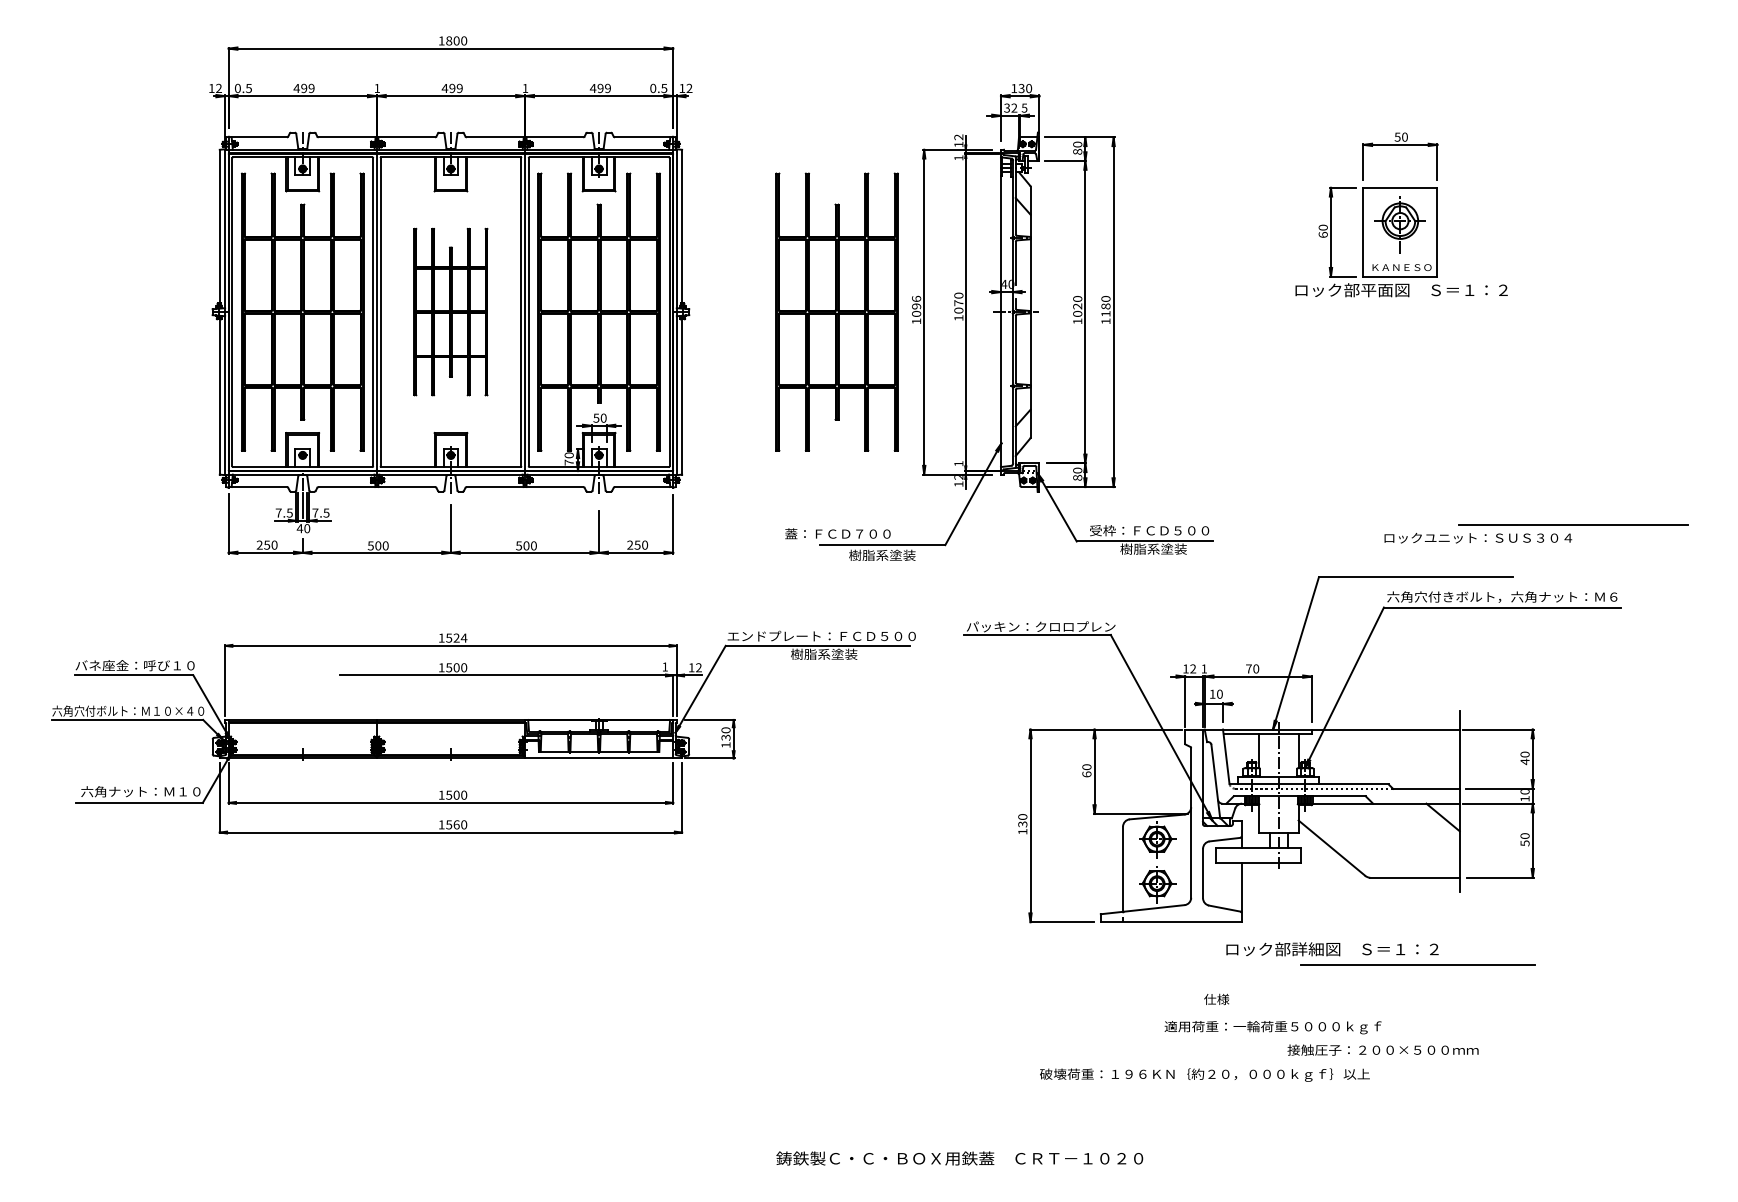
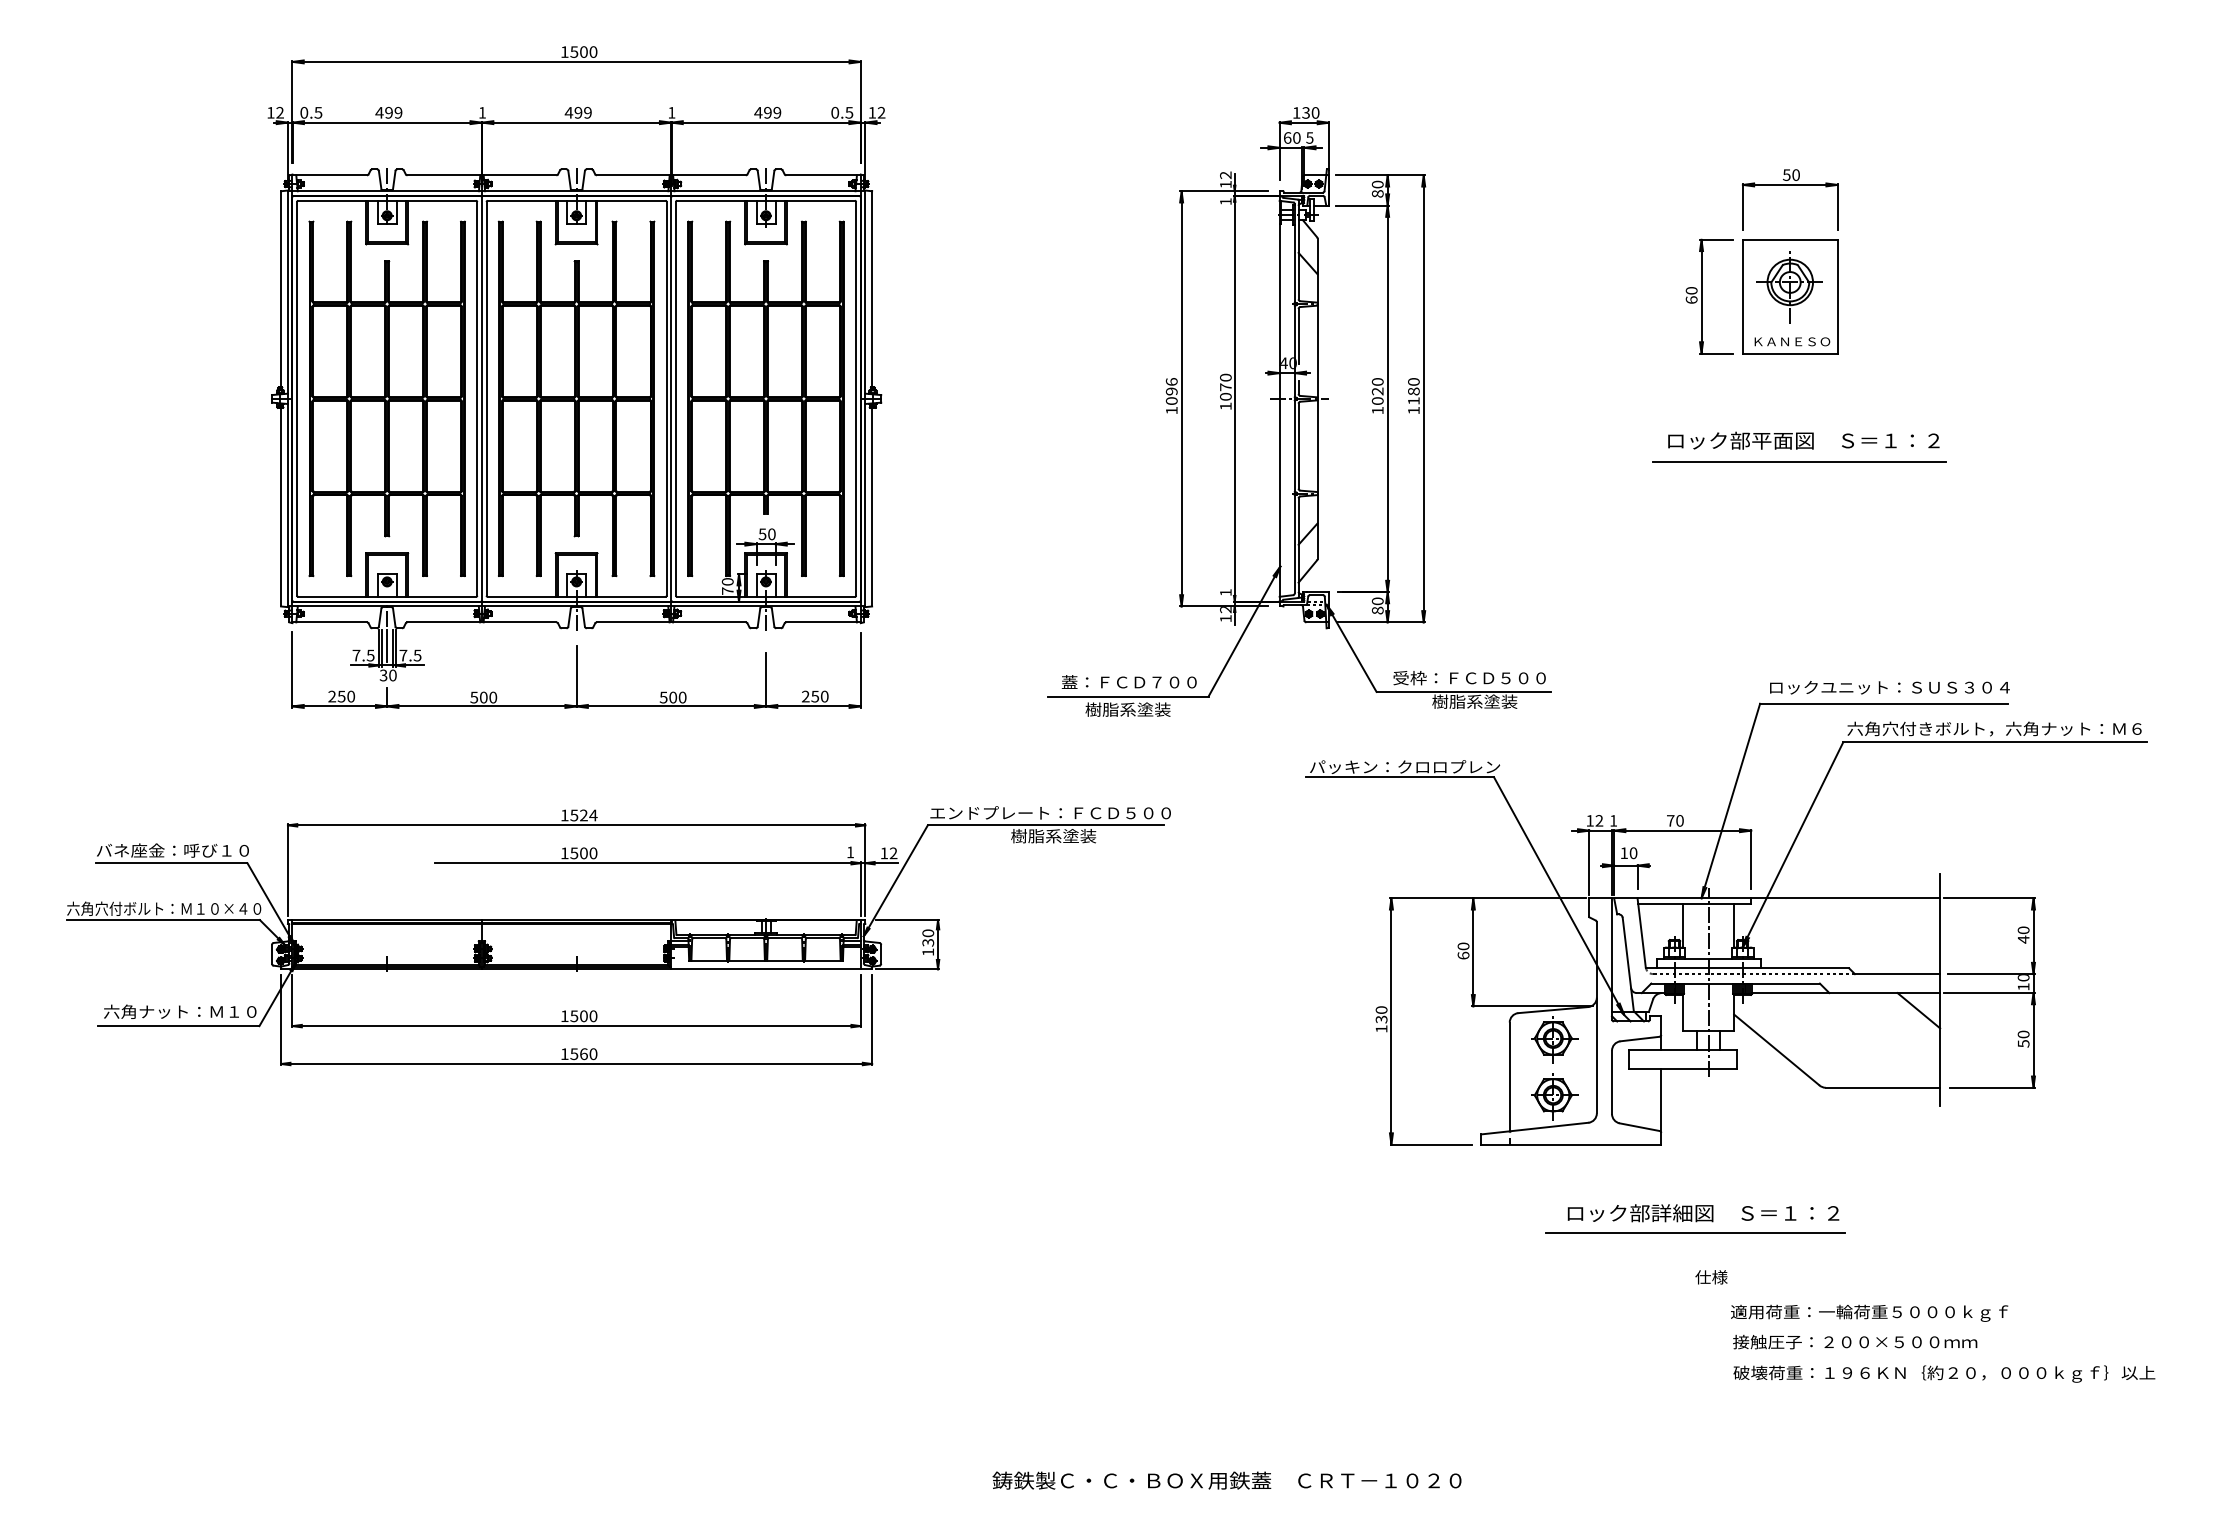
text: (449, 40) -> (574, 51), 1800 -> 1500
text: (1010, 107) -> (1291, 137), 32 -> 60
text: (1401, 290) -> (1803, 440), moved
part: (450, 311) -> (576, 398), size x1.67
part: (836, 311) -> (1069, 398), removed
line: (1574, 524) -> (1799, 461), moved
text: (299, 528) -> (383, 675), 40 -> 30
text: (837, 533) -> (1128, 681), moved
part: (1292, 749) -> (1726, 923), moved
line: (1417, 964) -> (1695, 1232), moved
text: (1216, 999) -> (1711, 1277), moved
text: (1273, 1026) -> (1869, 1312), moved
text: (1383, 1049) -> (1855, 1341), moved
text: (1204, 1074) -> (1944, 1373), moved

